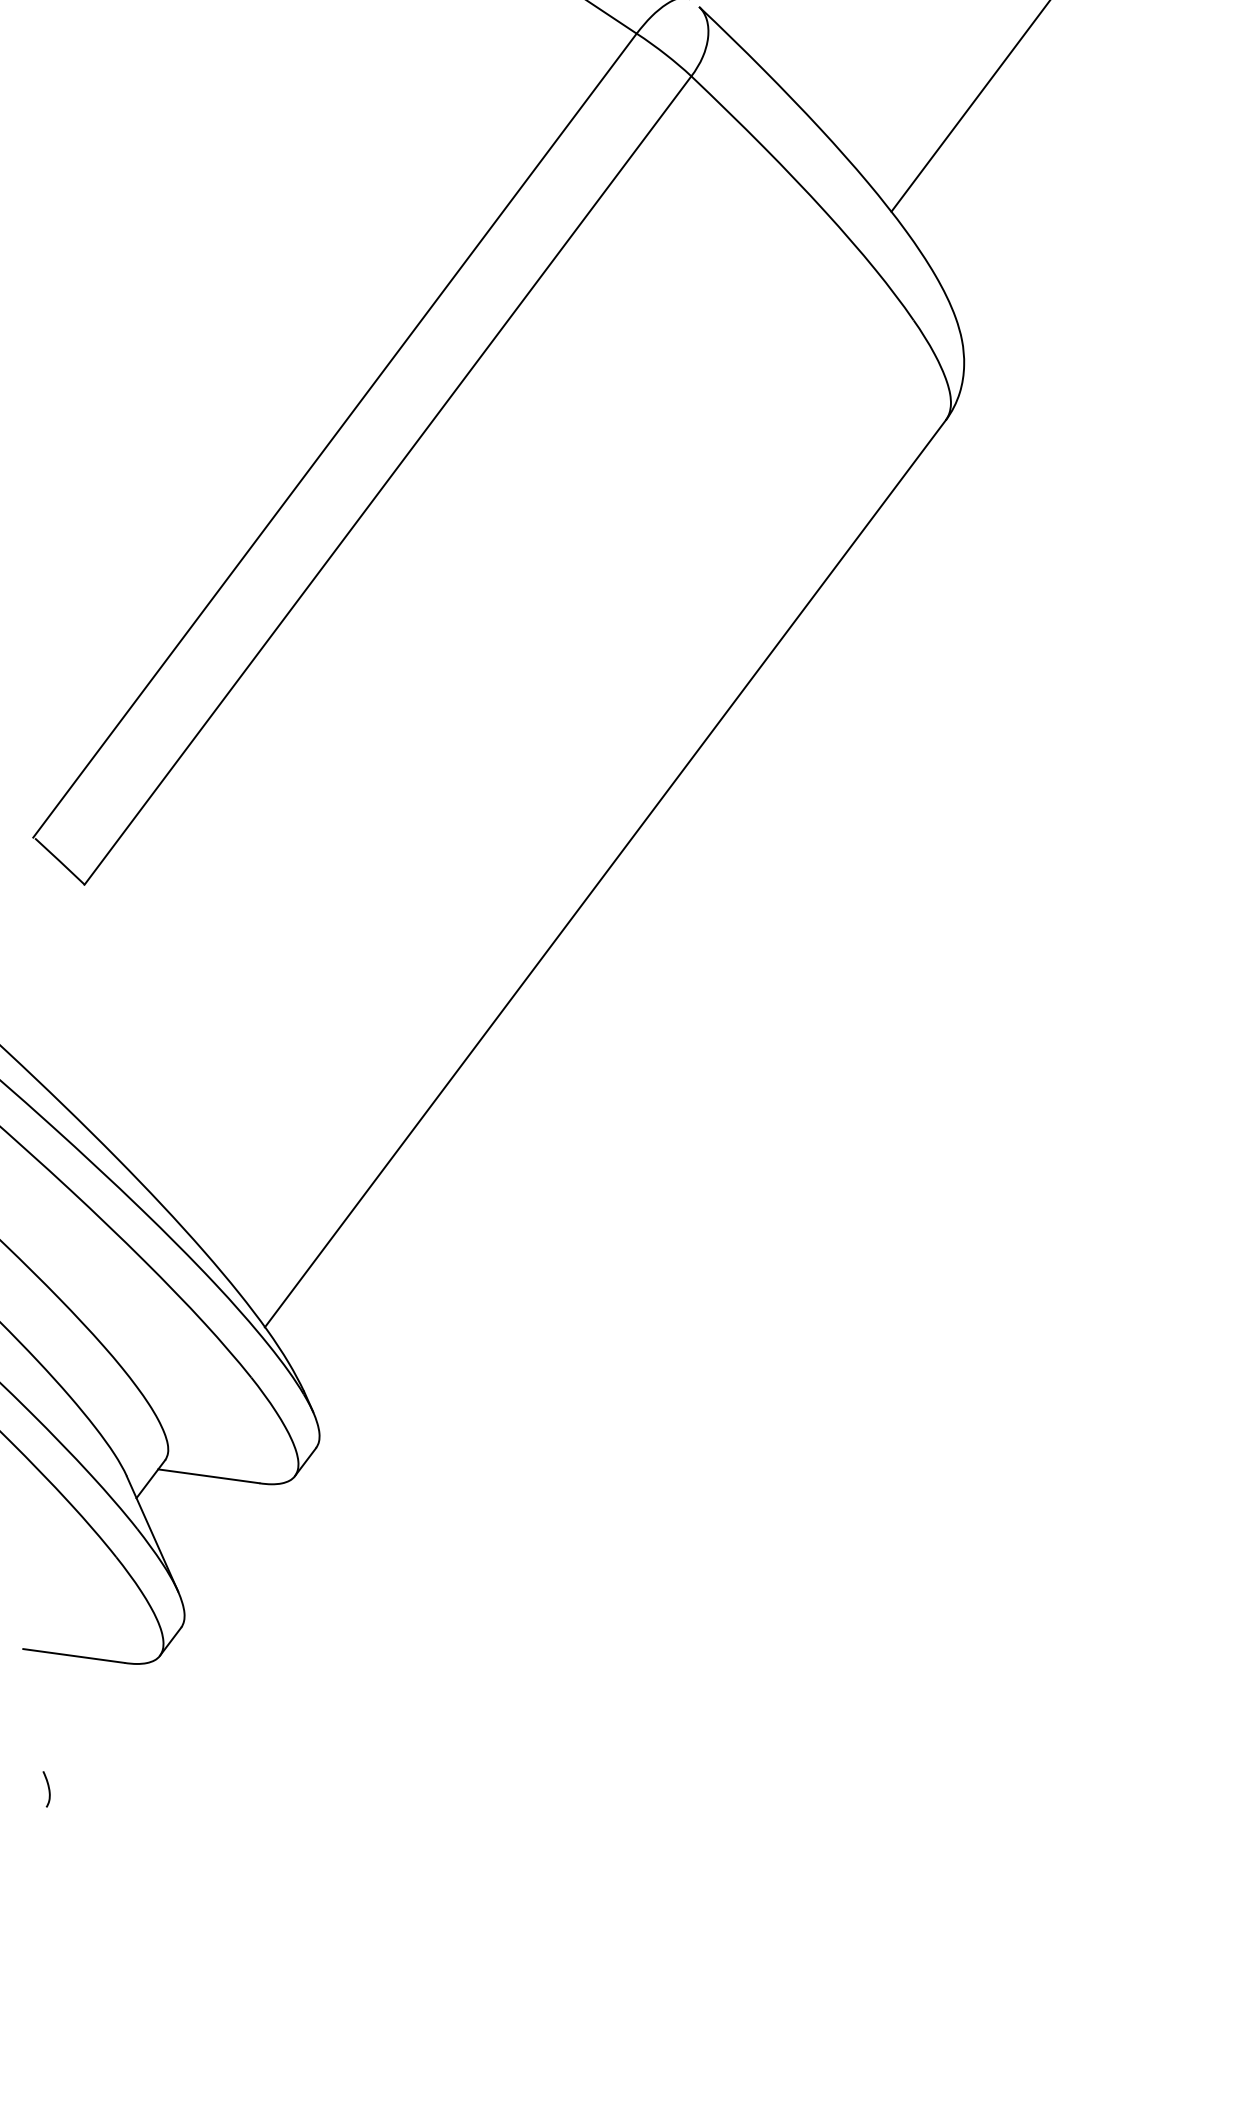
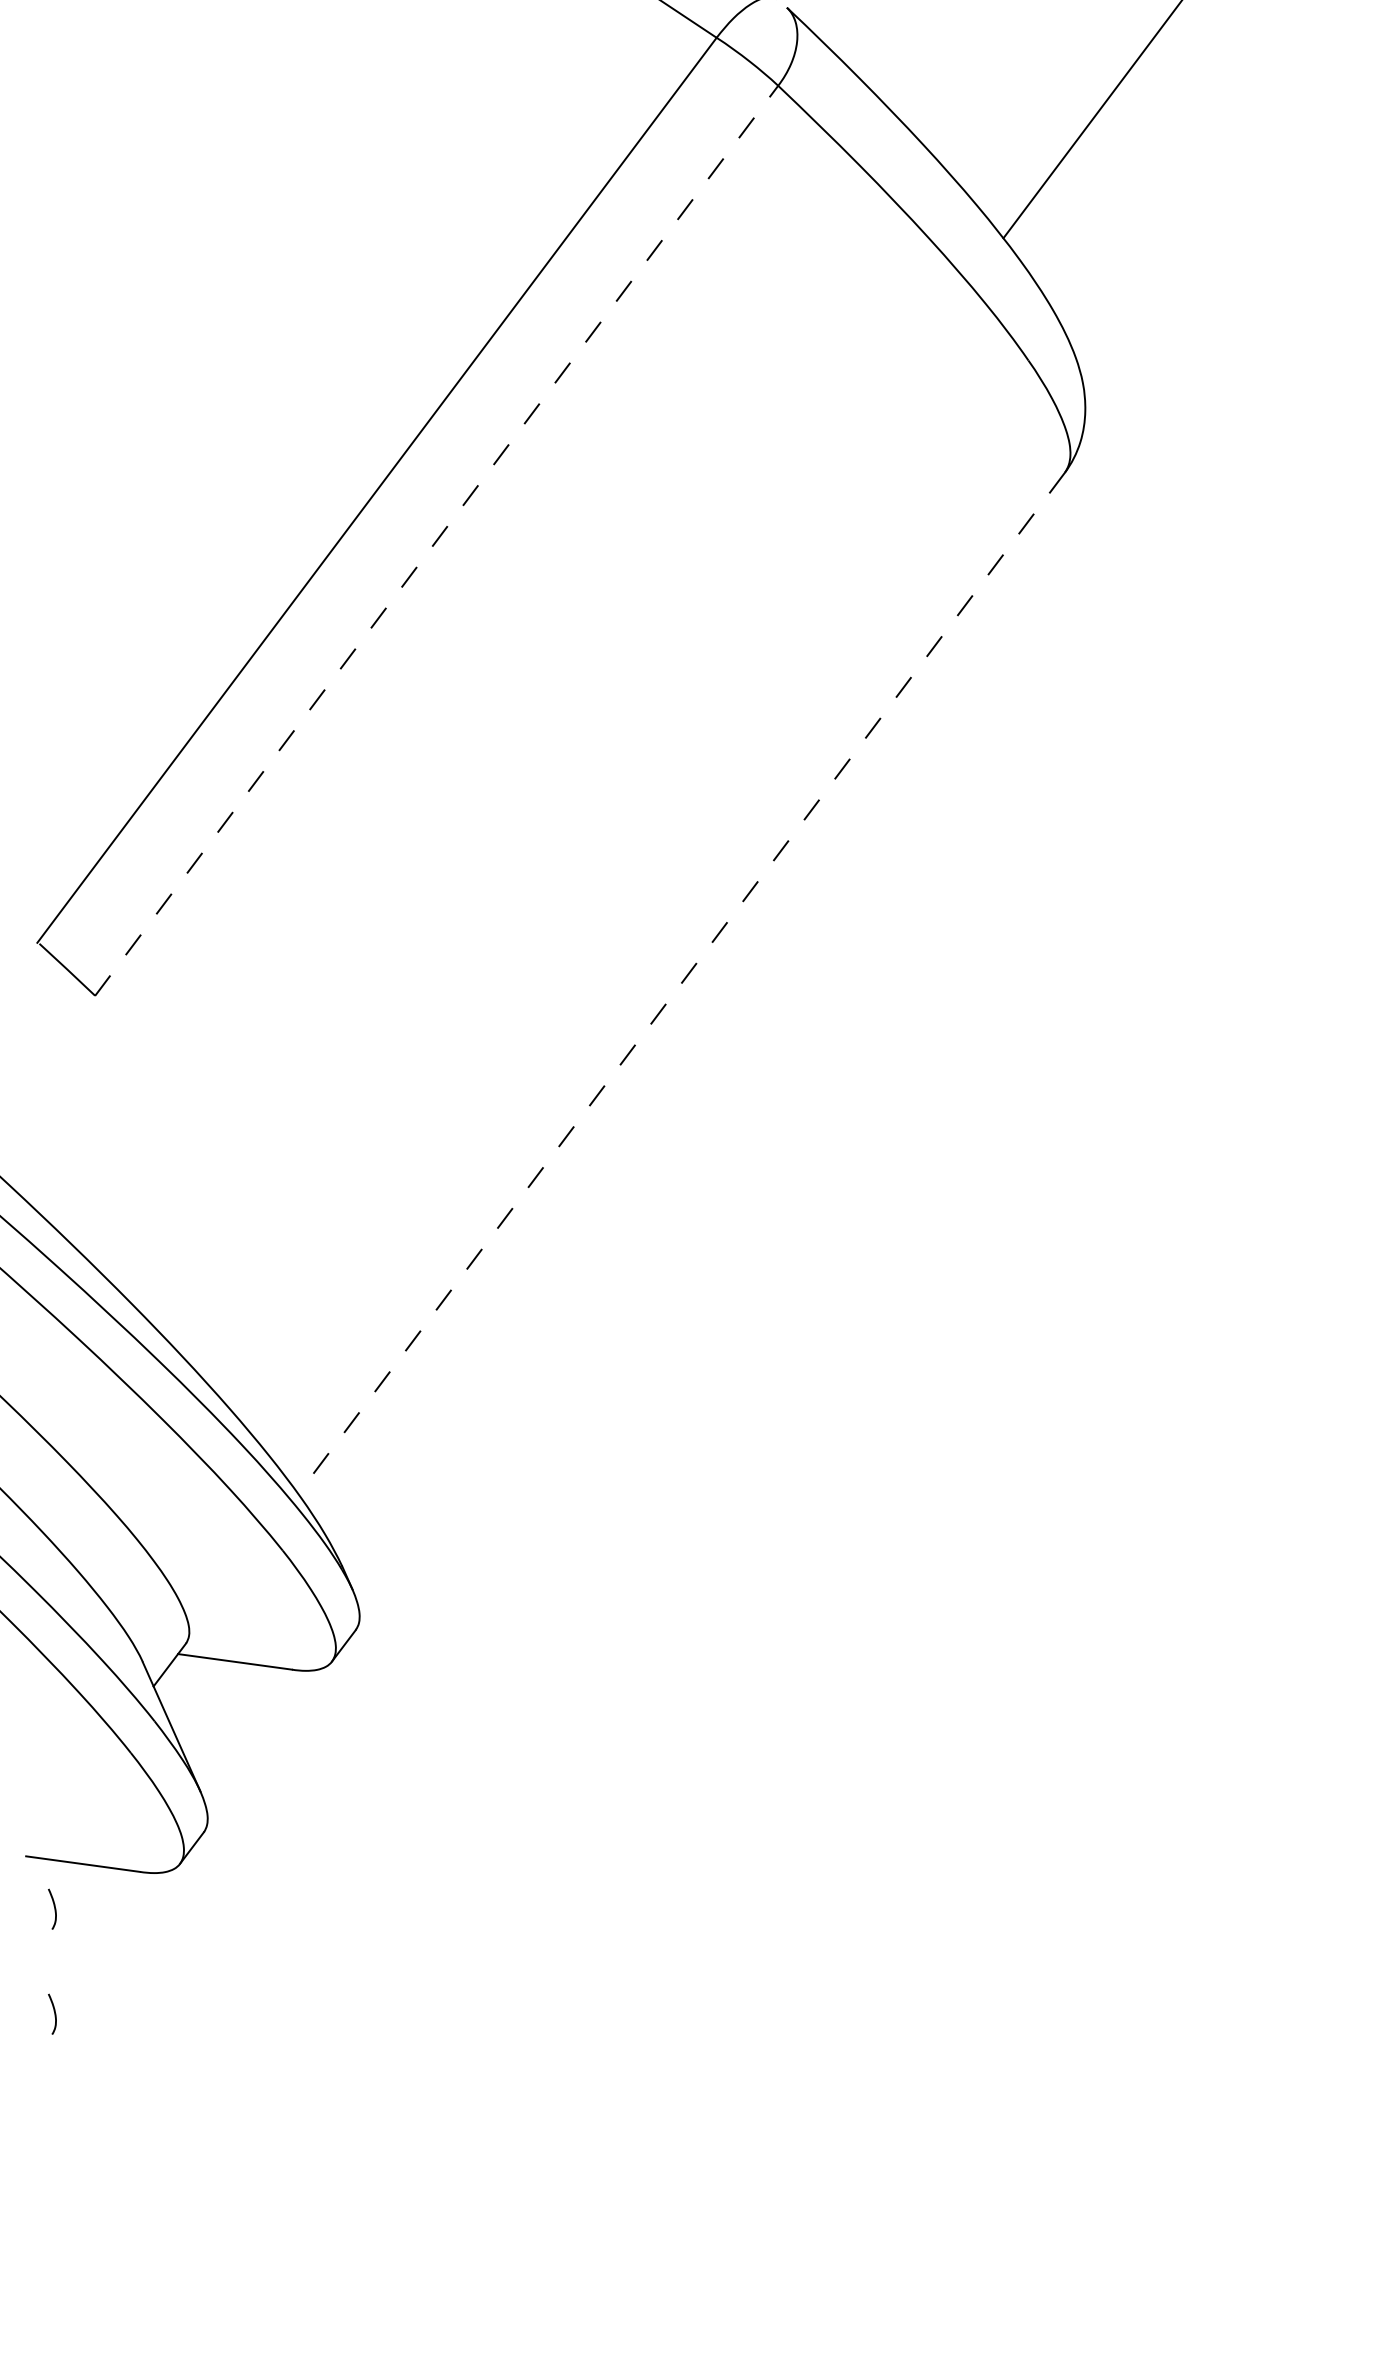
line: (387, 480) -> (436, 540), solid -> dashed
line: (605, 873) -> (681, 983), solid -> dashed
curve: (48, 1695) -> (54, 1908), added

